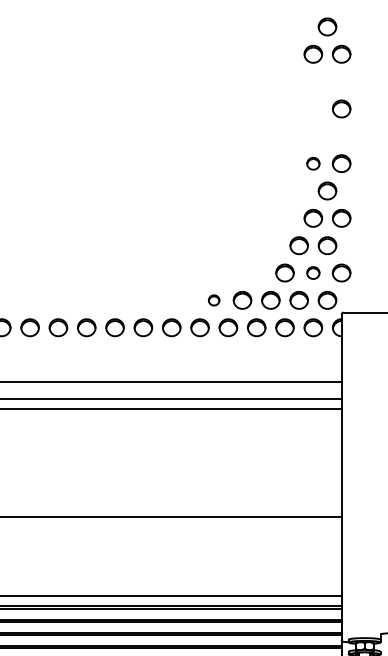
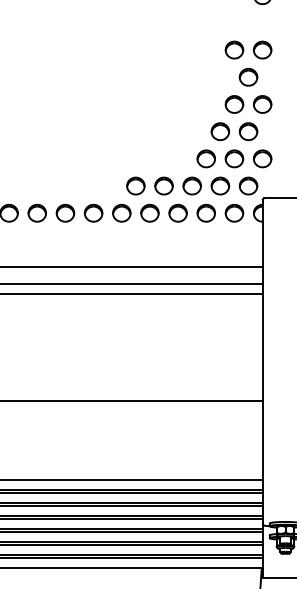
part: (313, 163) -> (234, 49), size x1.43
part: (313, 272) -> (234, 158), size x1.43
part: (213, 300) -> (135, 186), size x1.67

